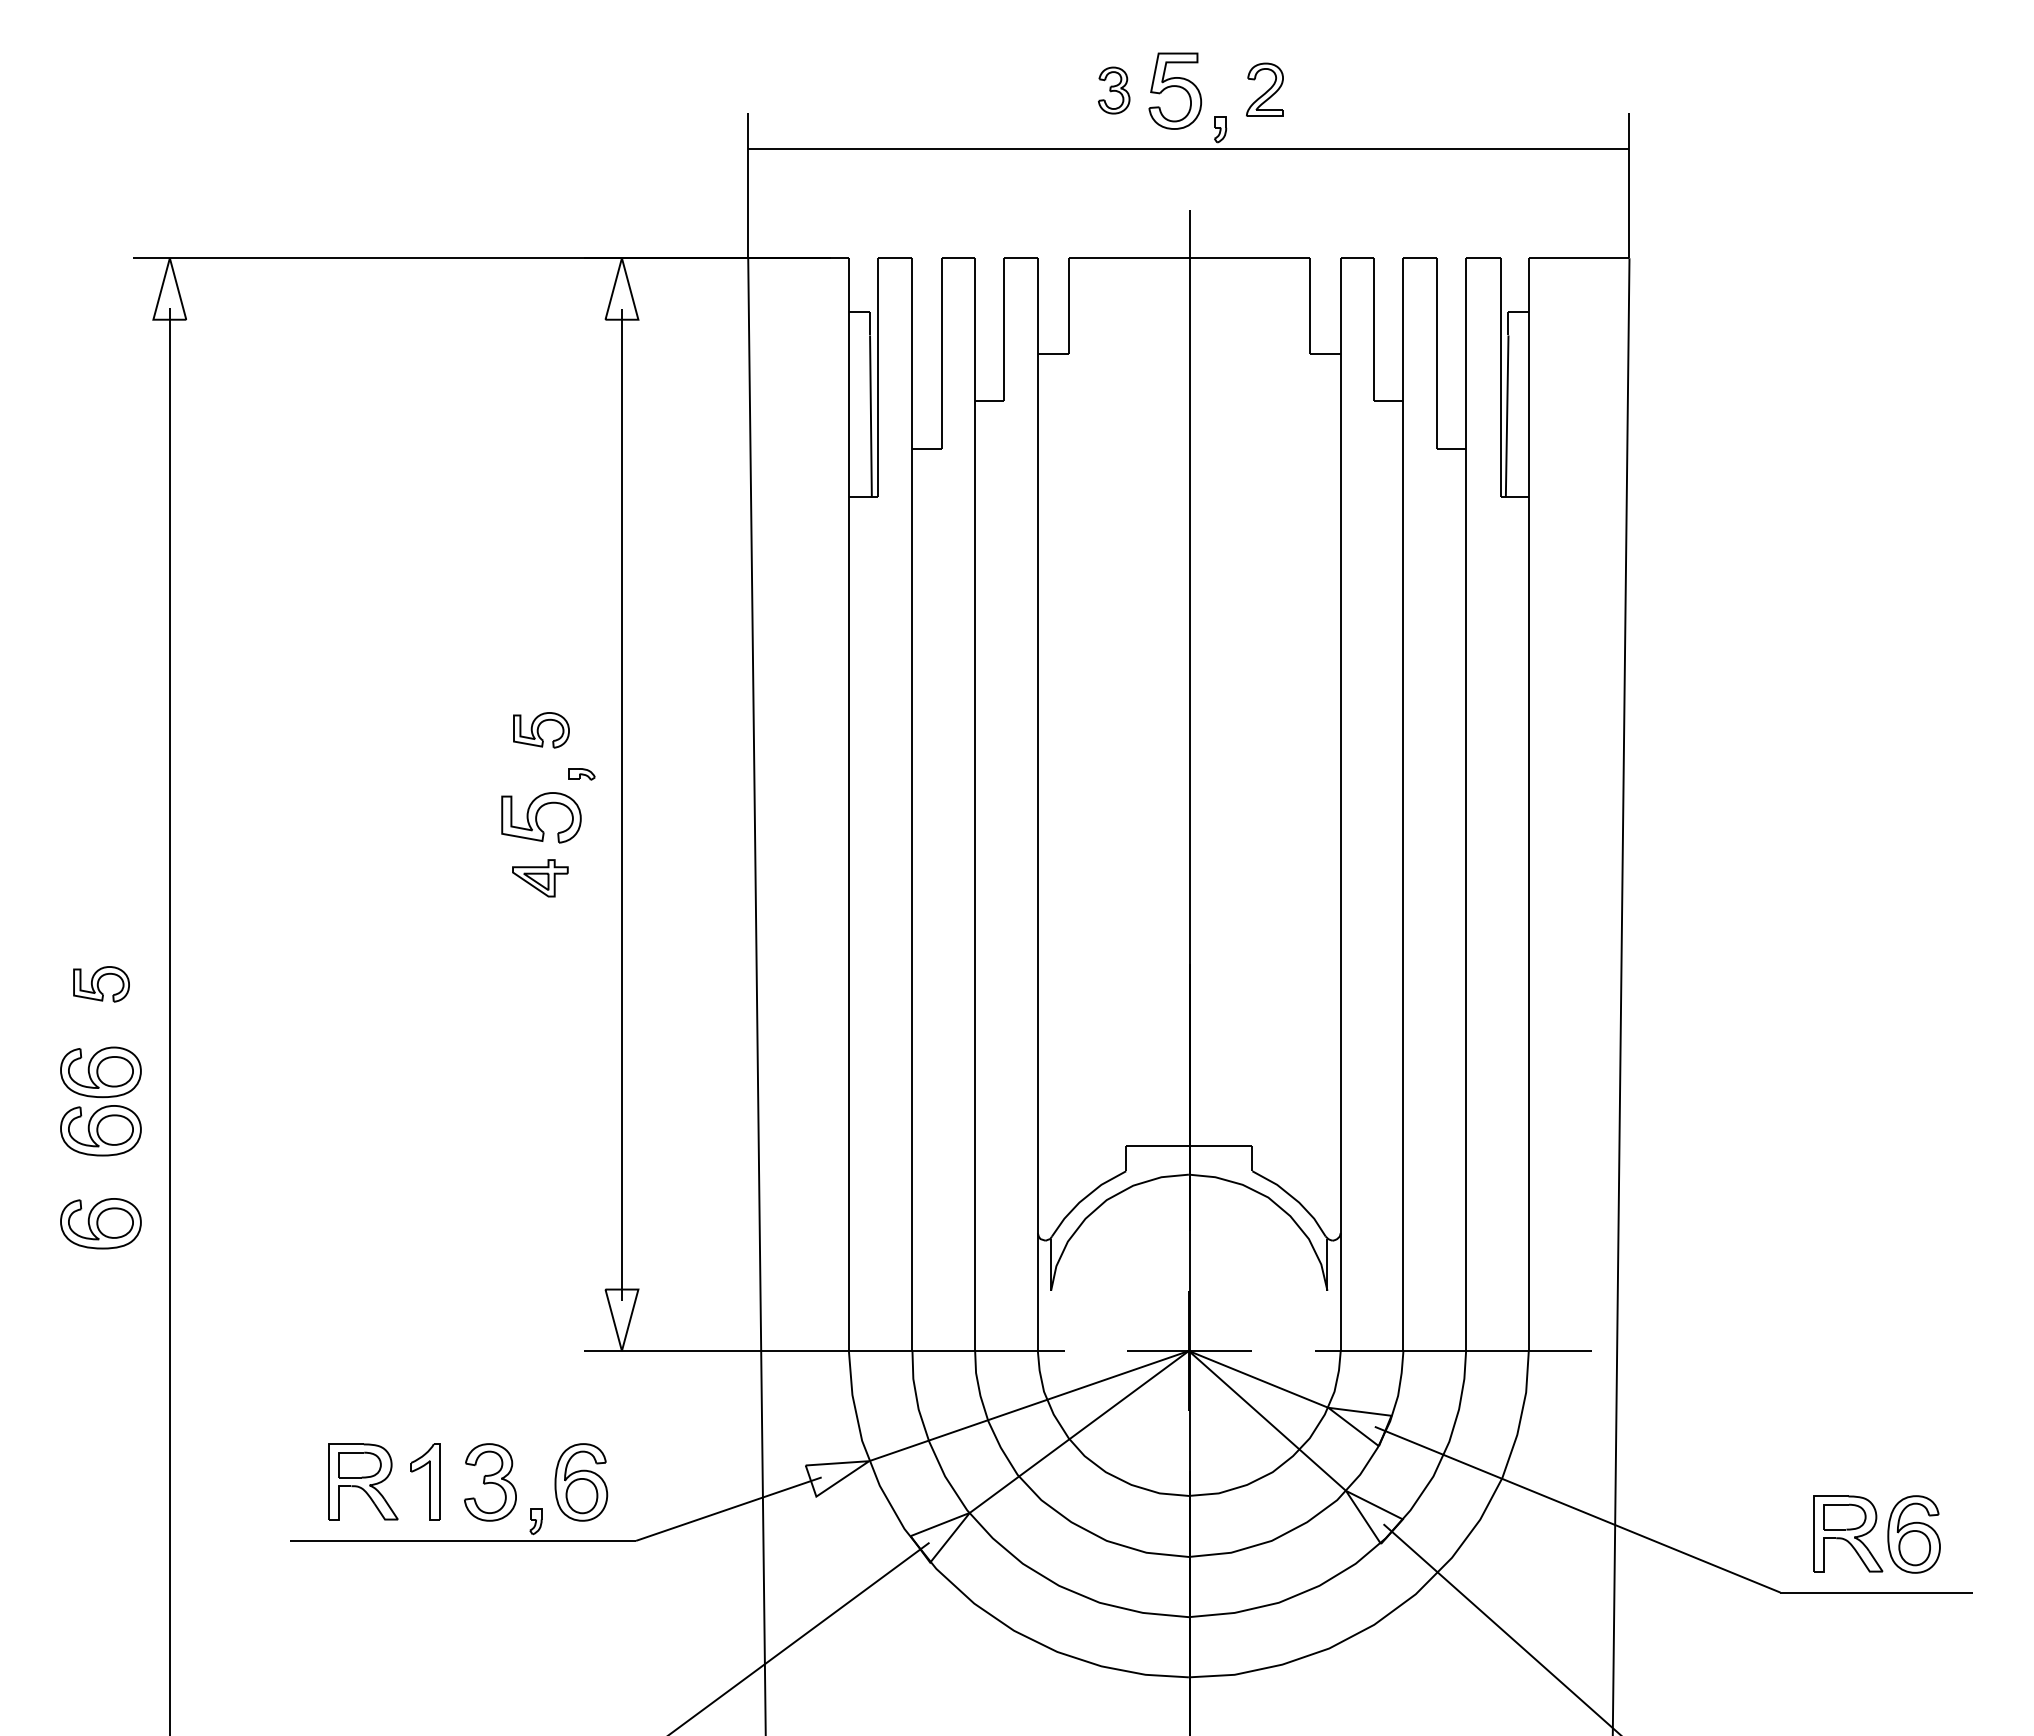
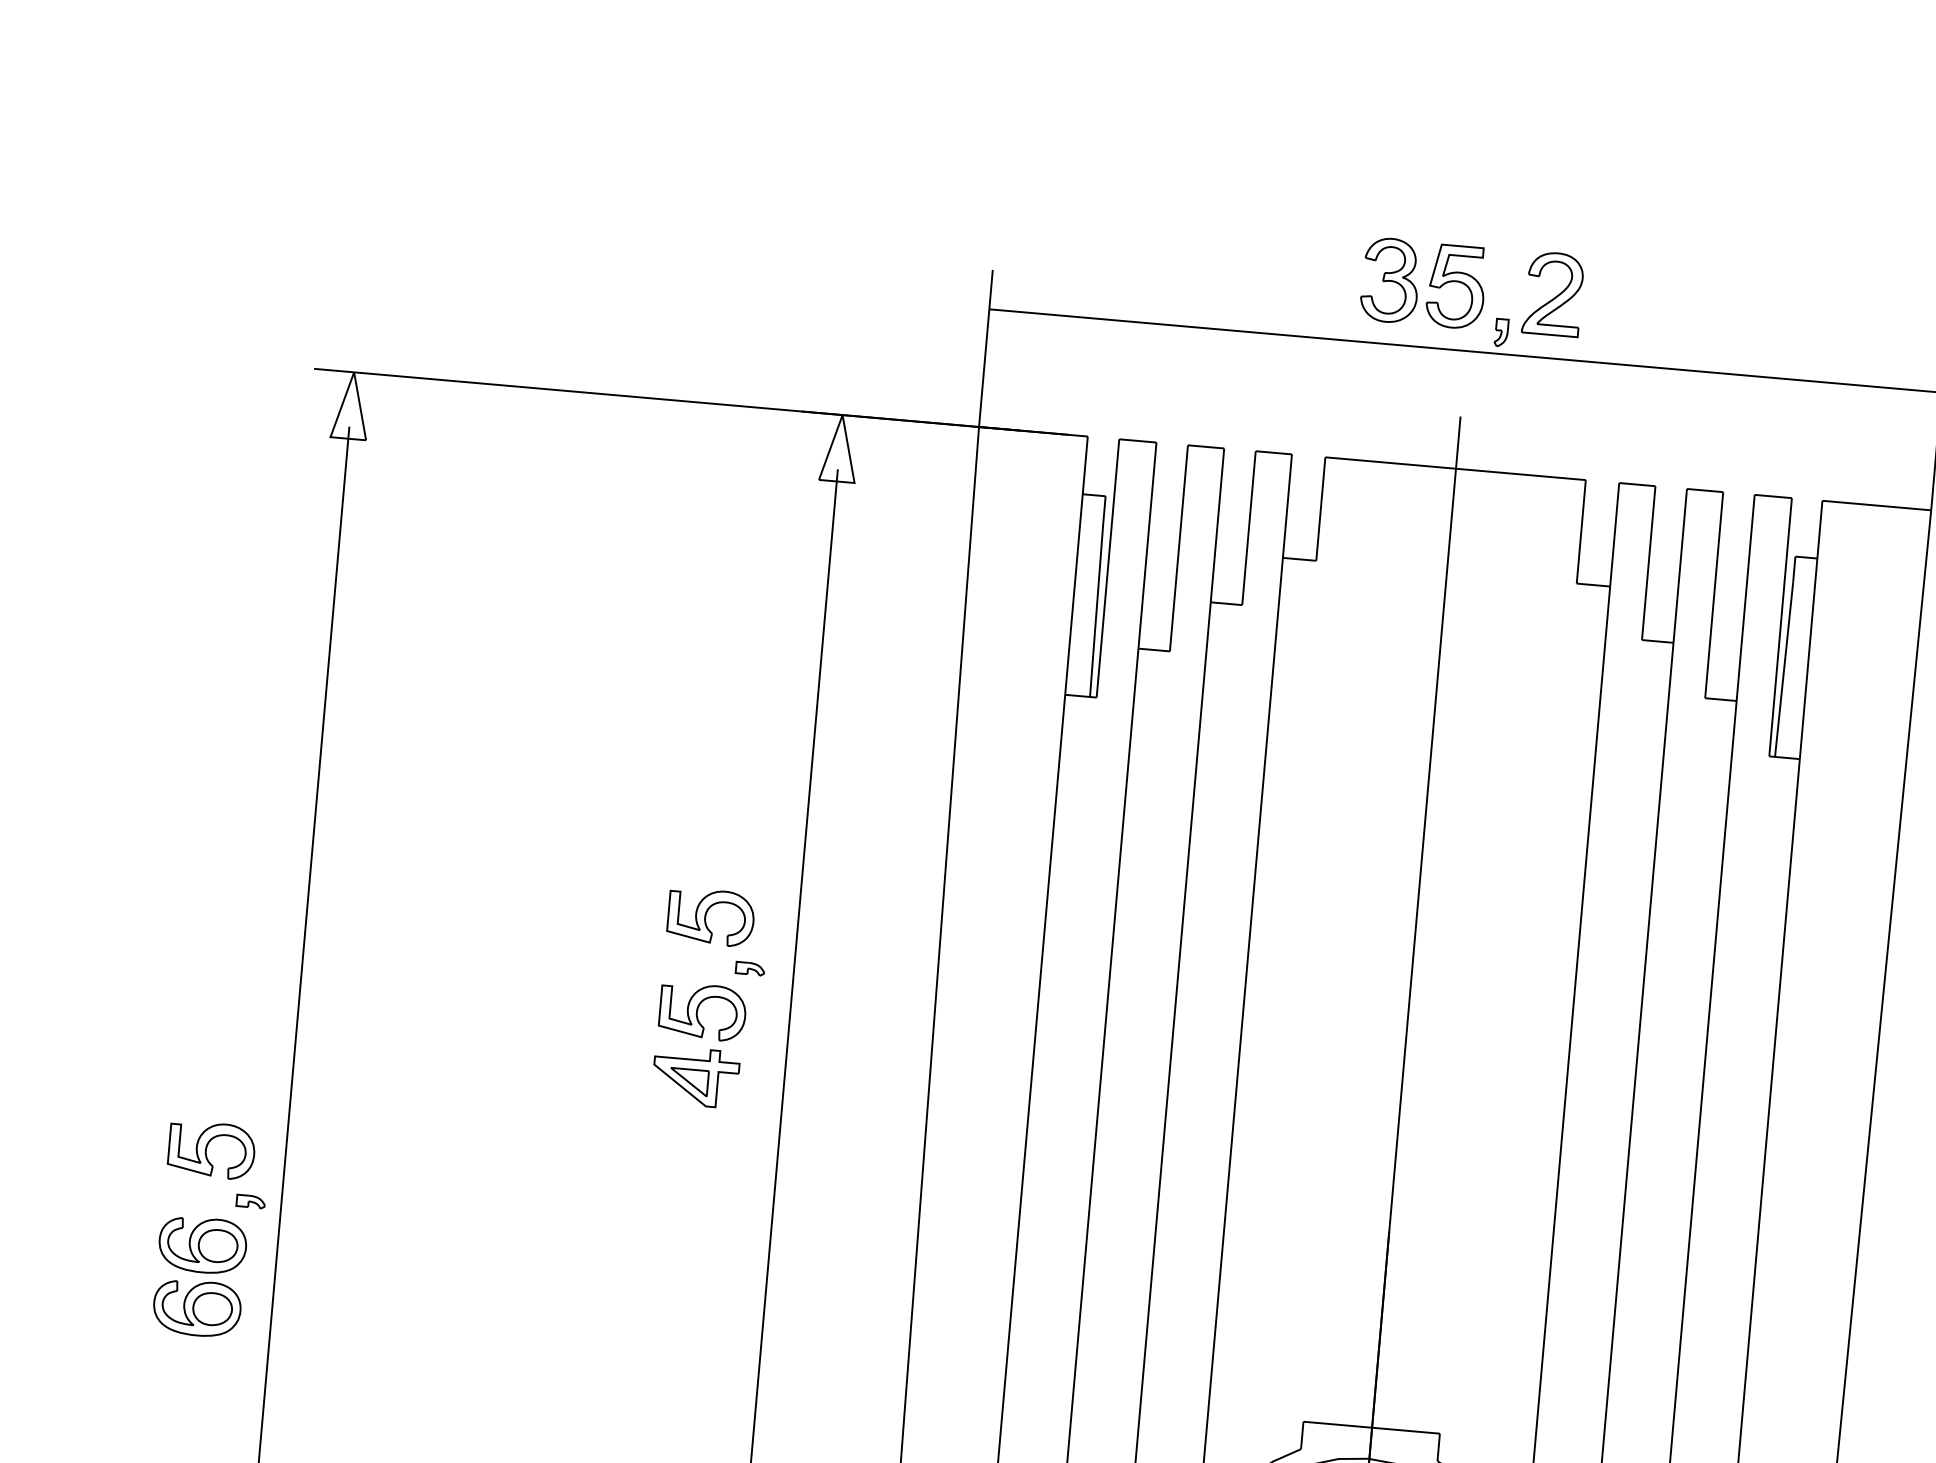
part: (1264, 89) -> (1552, 293), size x1.43
part: (1113, 90) -> (1389, 280), size x1.67
part: (541, 730) -> (711, 917), size x1.43
part: (540, 878) -> (695, 1077), size x1.43
part: (101, 984) -> (211, 1150), size x1.43
part: (141, 1028) -> (250, 1201), added
part: (100, 1223) -> (187, 1408), removed

